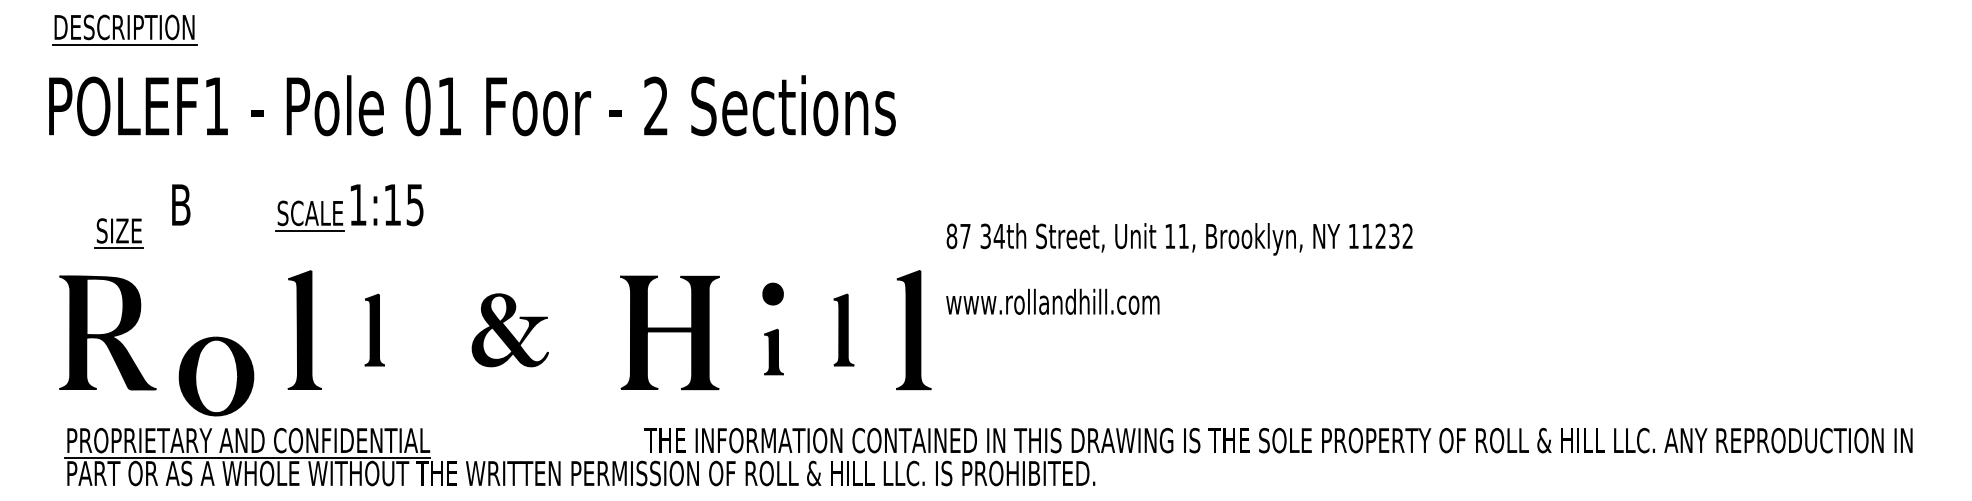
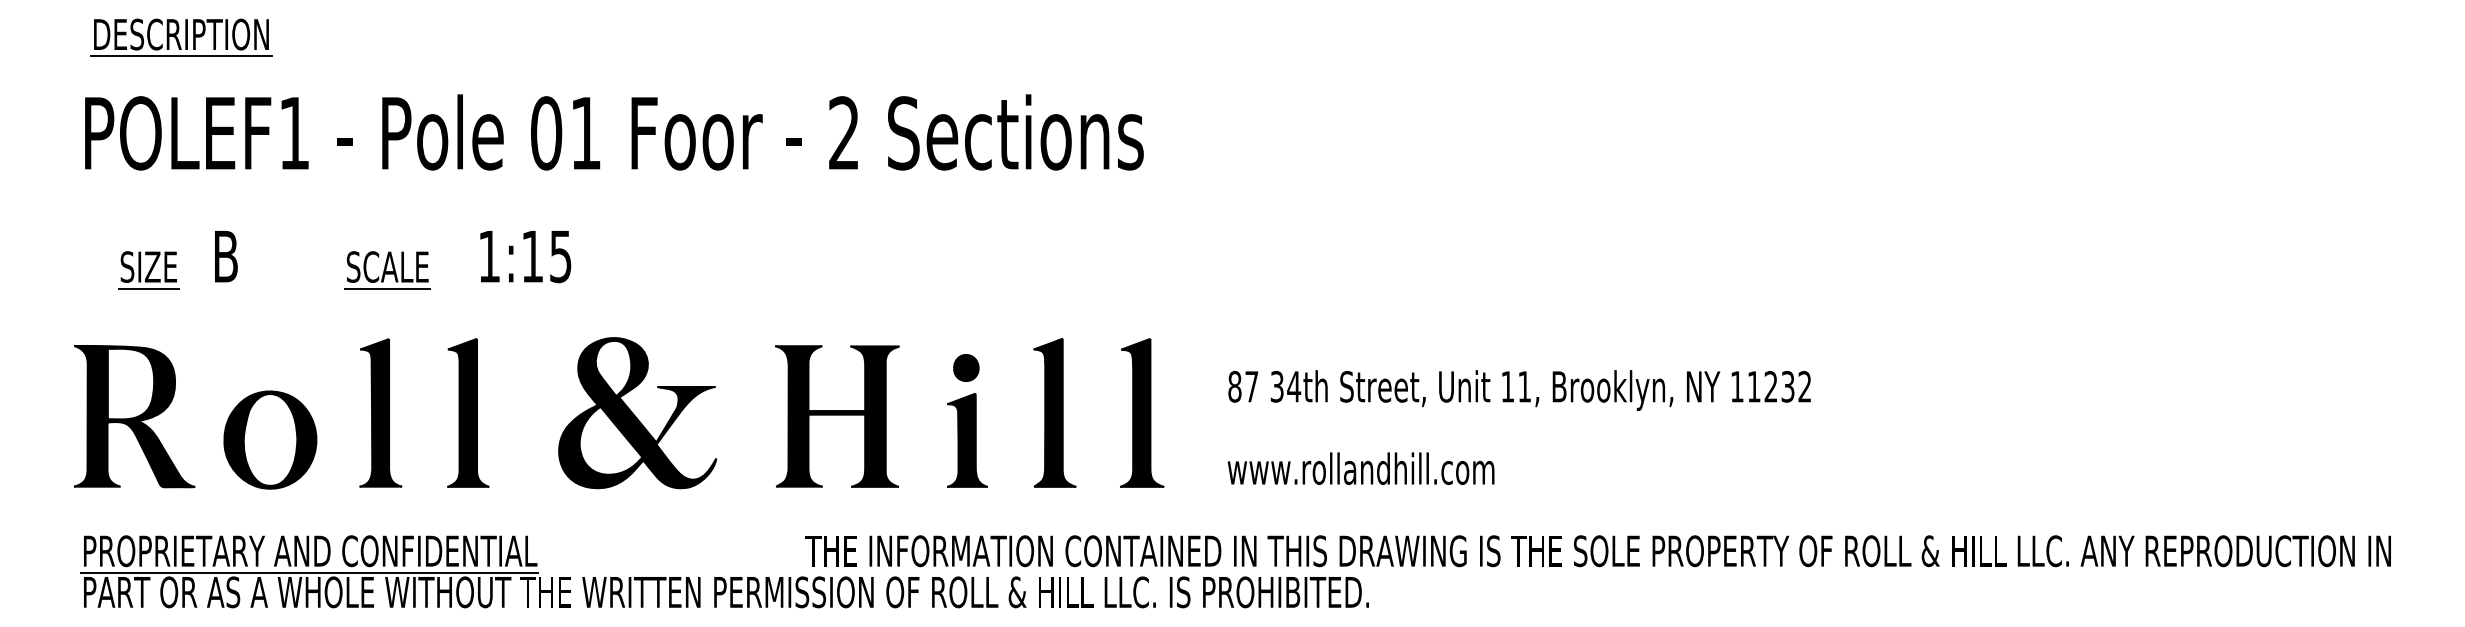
part: (124, 29) -> (181, 37), moved
text: (472, 105) -> (614, 132), moved
text: (386, 205) -> (525, 257), moved
part: (119, 233) -> (148, 270), moved
text: (1178, 268) -> (1518, 427), moved
part: (374, 329) -> (468, 412), size x1.67
part: (843, 329) -> (1054, 412), size x1.67
part: (510, 330) -> (637, 413), size x1.67
part: (774, 352) -> (967, 440), size x1.67
part: (216, 376) -> (270, 439), moved

